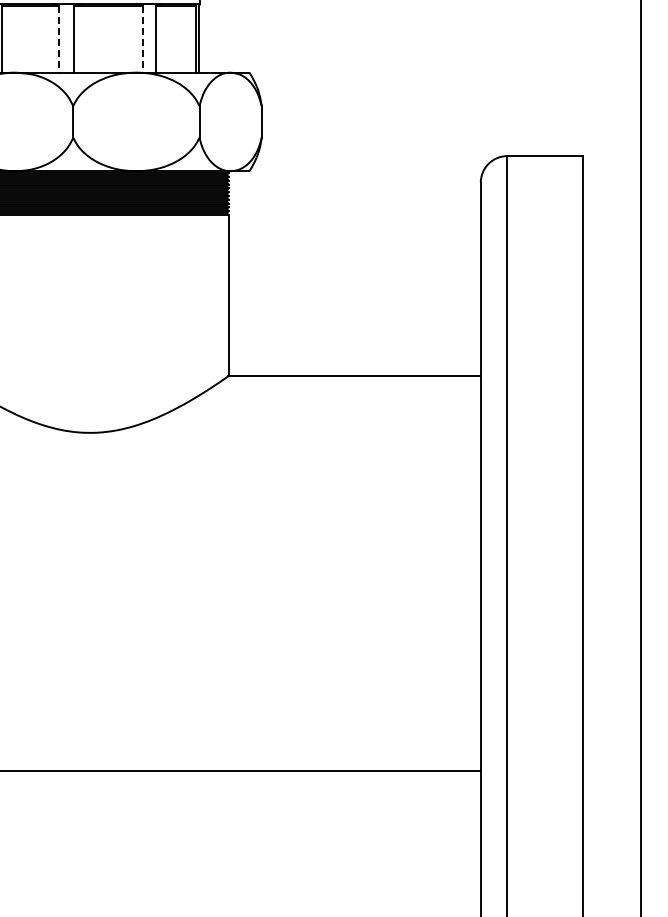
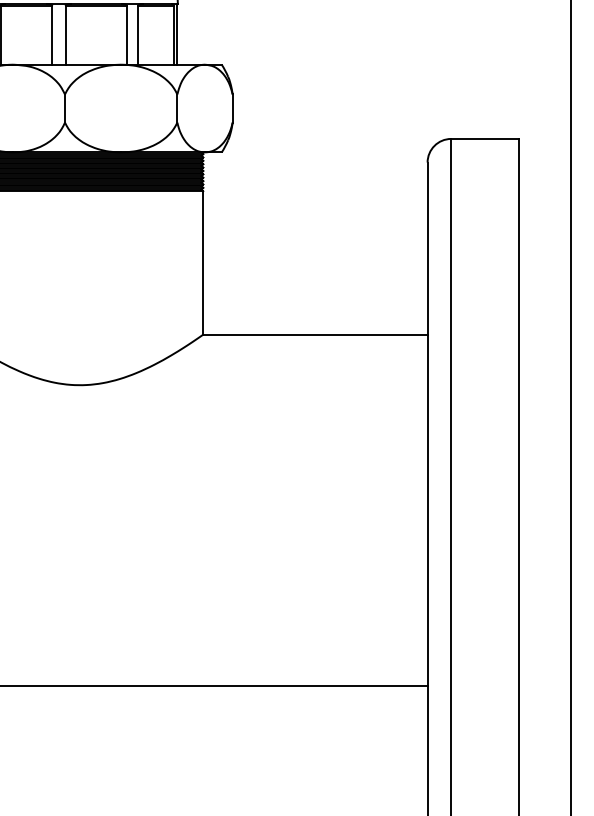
line: (58, 39) -> (51, 35), dashed -> solid
line: (142, 39) -> (126, 35), dashed -> solid

